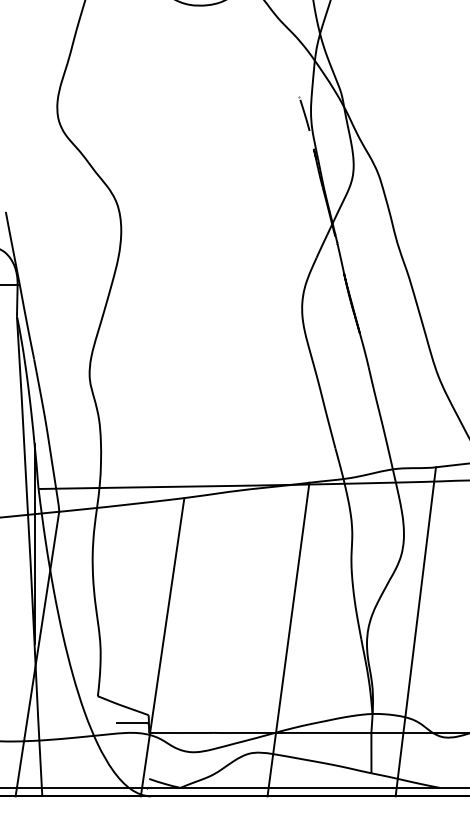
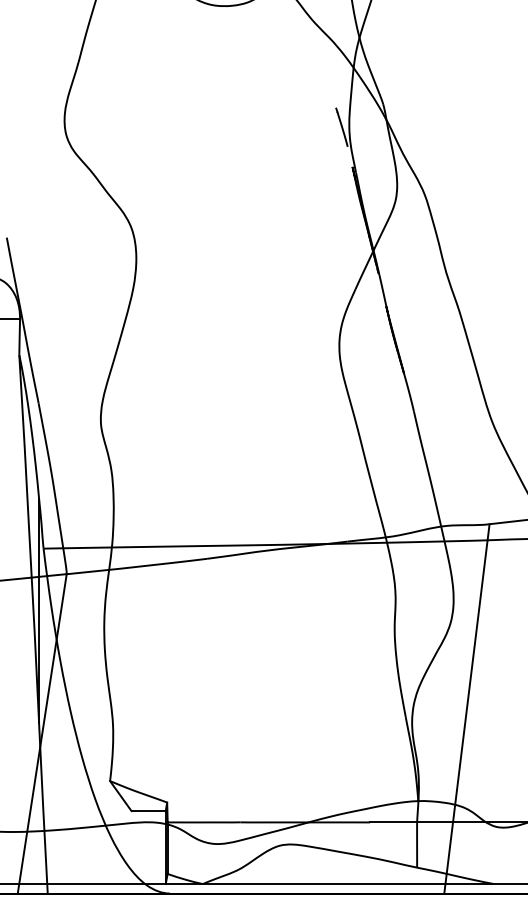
line: (288, 639) -> (324, 717), removed
line: (162, 647) -> (182, 726), removed

